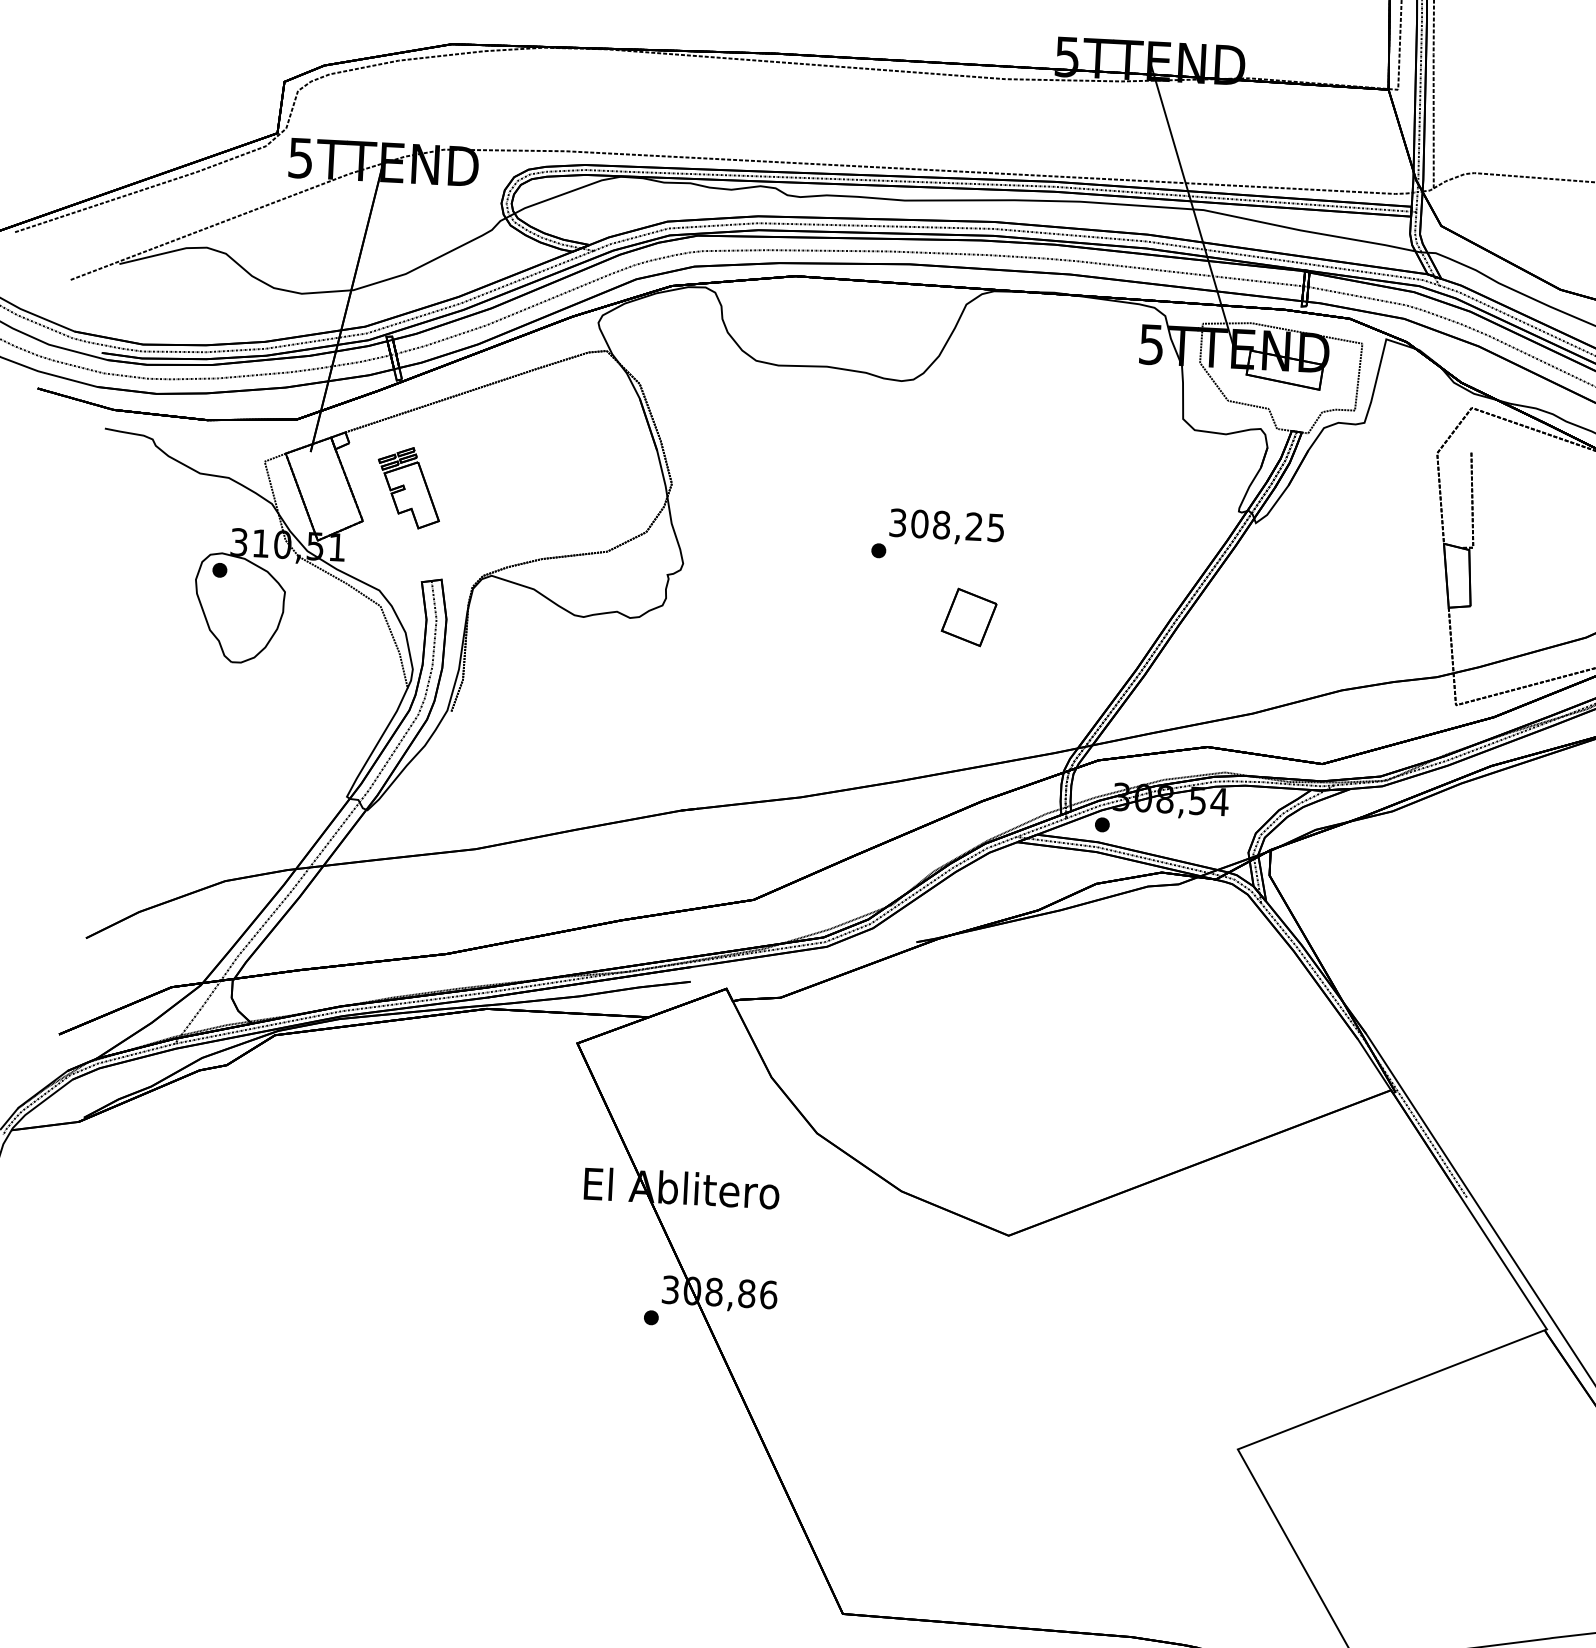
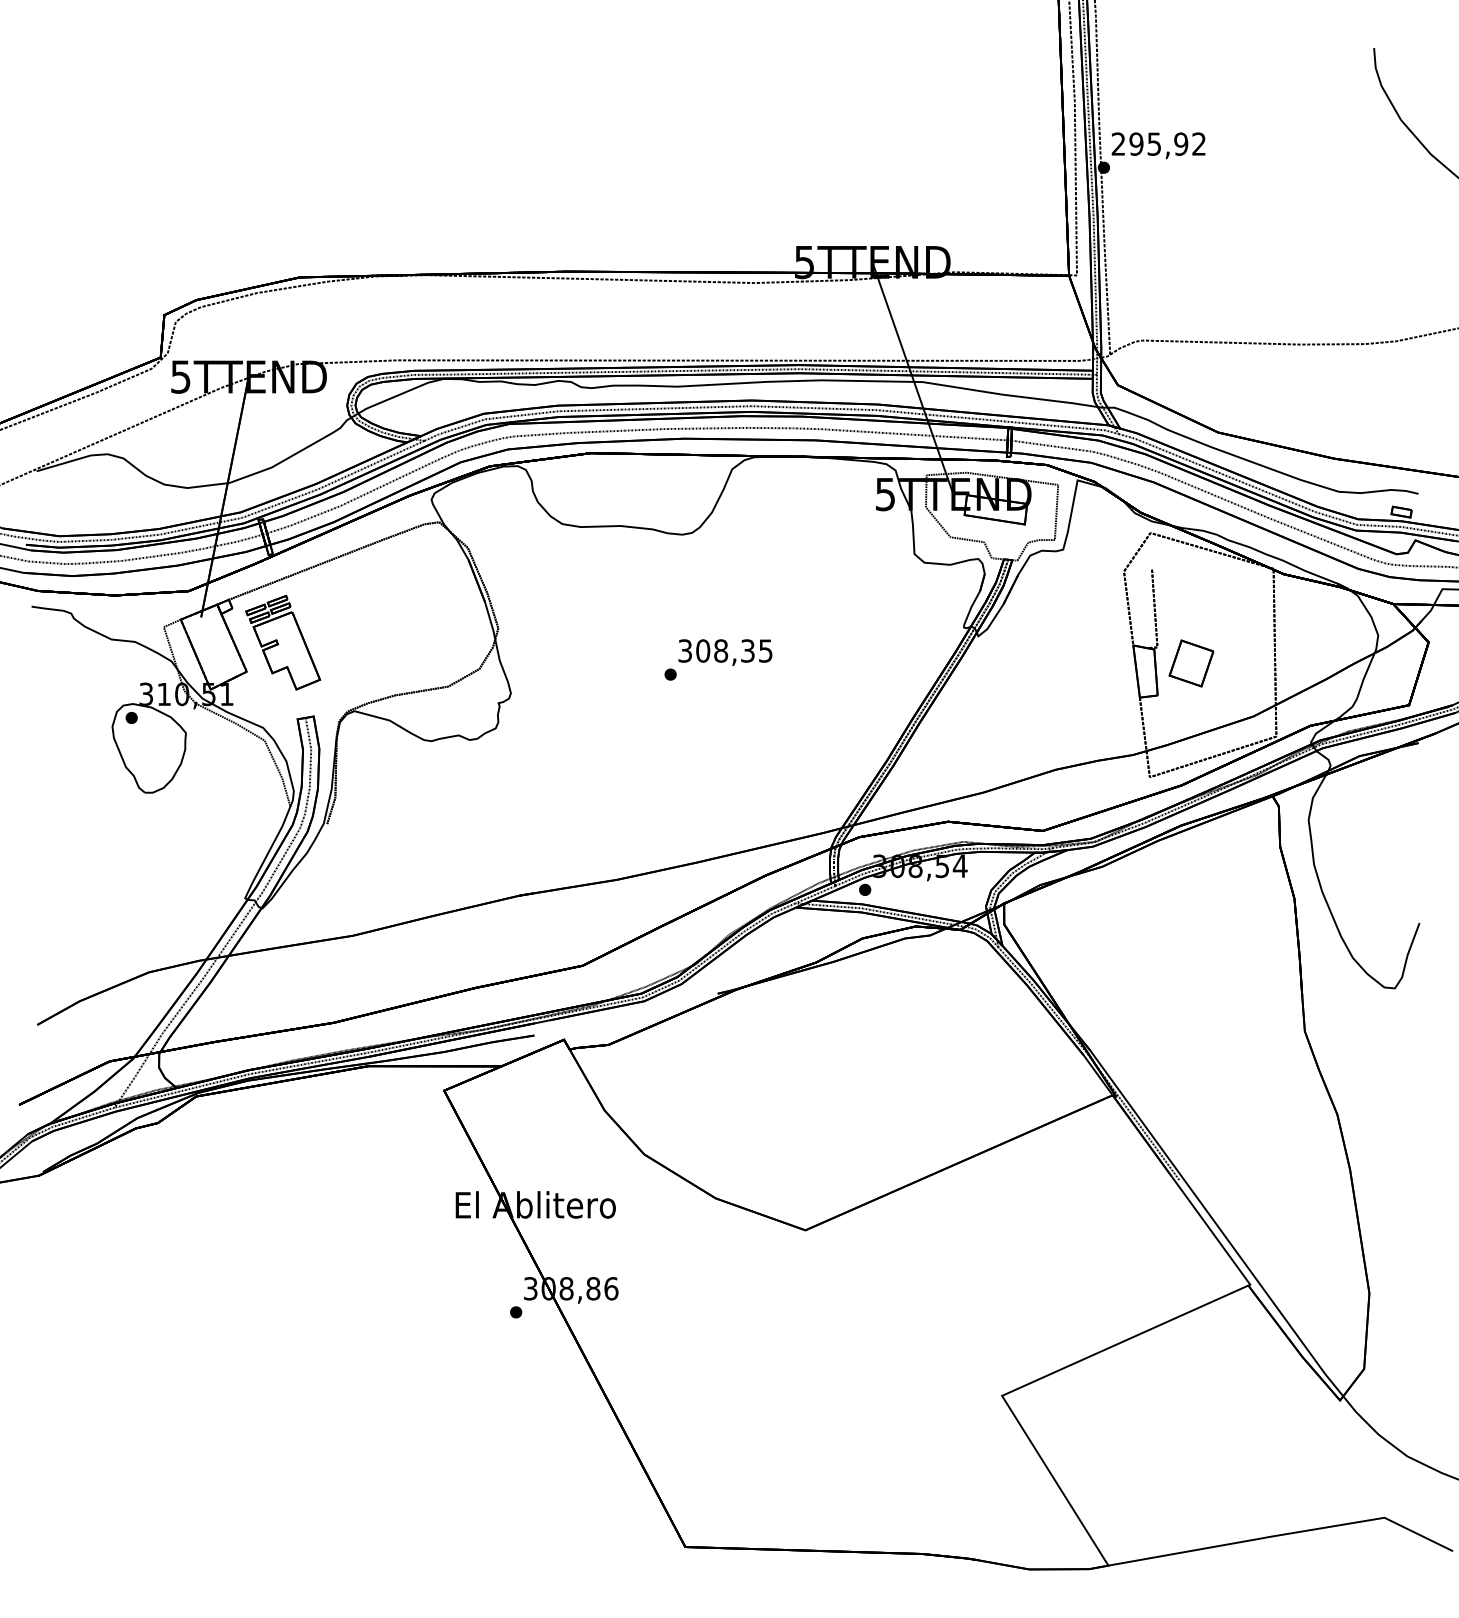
part: (409, 487) -> (283, 642), size x1.43
text: (973, 526) -> (747, 650), 308,25 -> 308,35
part: (969, 617) -> (1191, 663), moved

